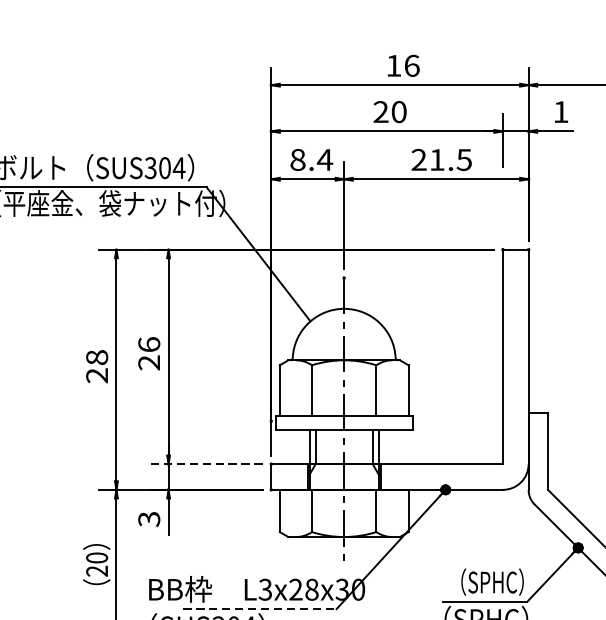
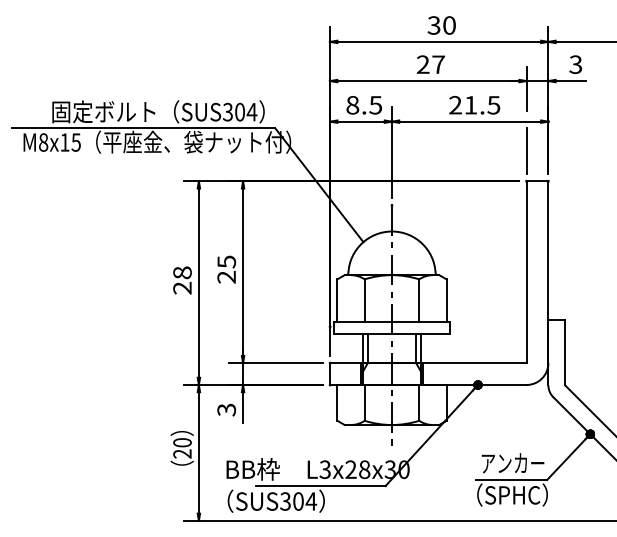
text: (402, 65) -> (441, 25), 16 -> 30
text: (399, 111) -> (438, 64), 20 -> 27
text: (560, 111) -> (575, 64), 1 -> 3
text: (324, 160) -> (375, 105), 8.4 -> 8.5
line: (502, 214) -> (526, 151), added
text: (149, 344) -> (226, 261), 26 -> 25
line: (206, 464) -> (275, 363), dashed -> solid
text: (486, 581) -> (512, 462), （SPHC） -> アンカー
line: (261, 609) -> (321, 486), dashed -> solid

